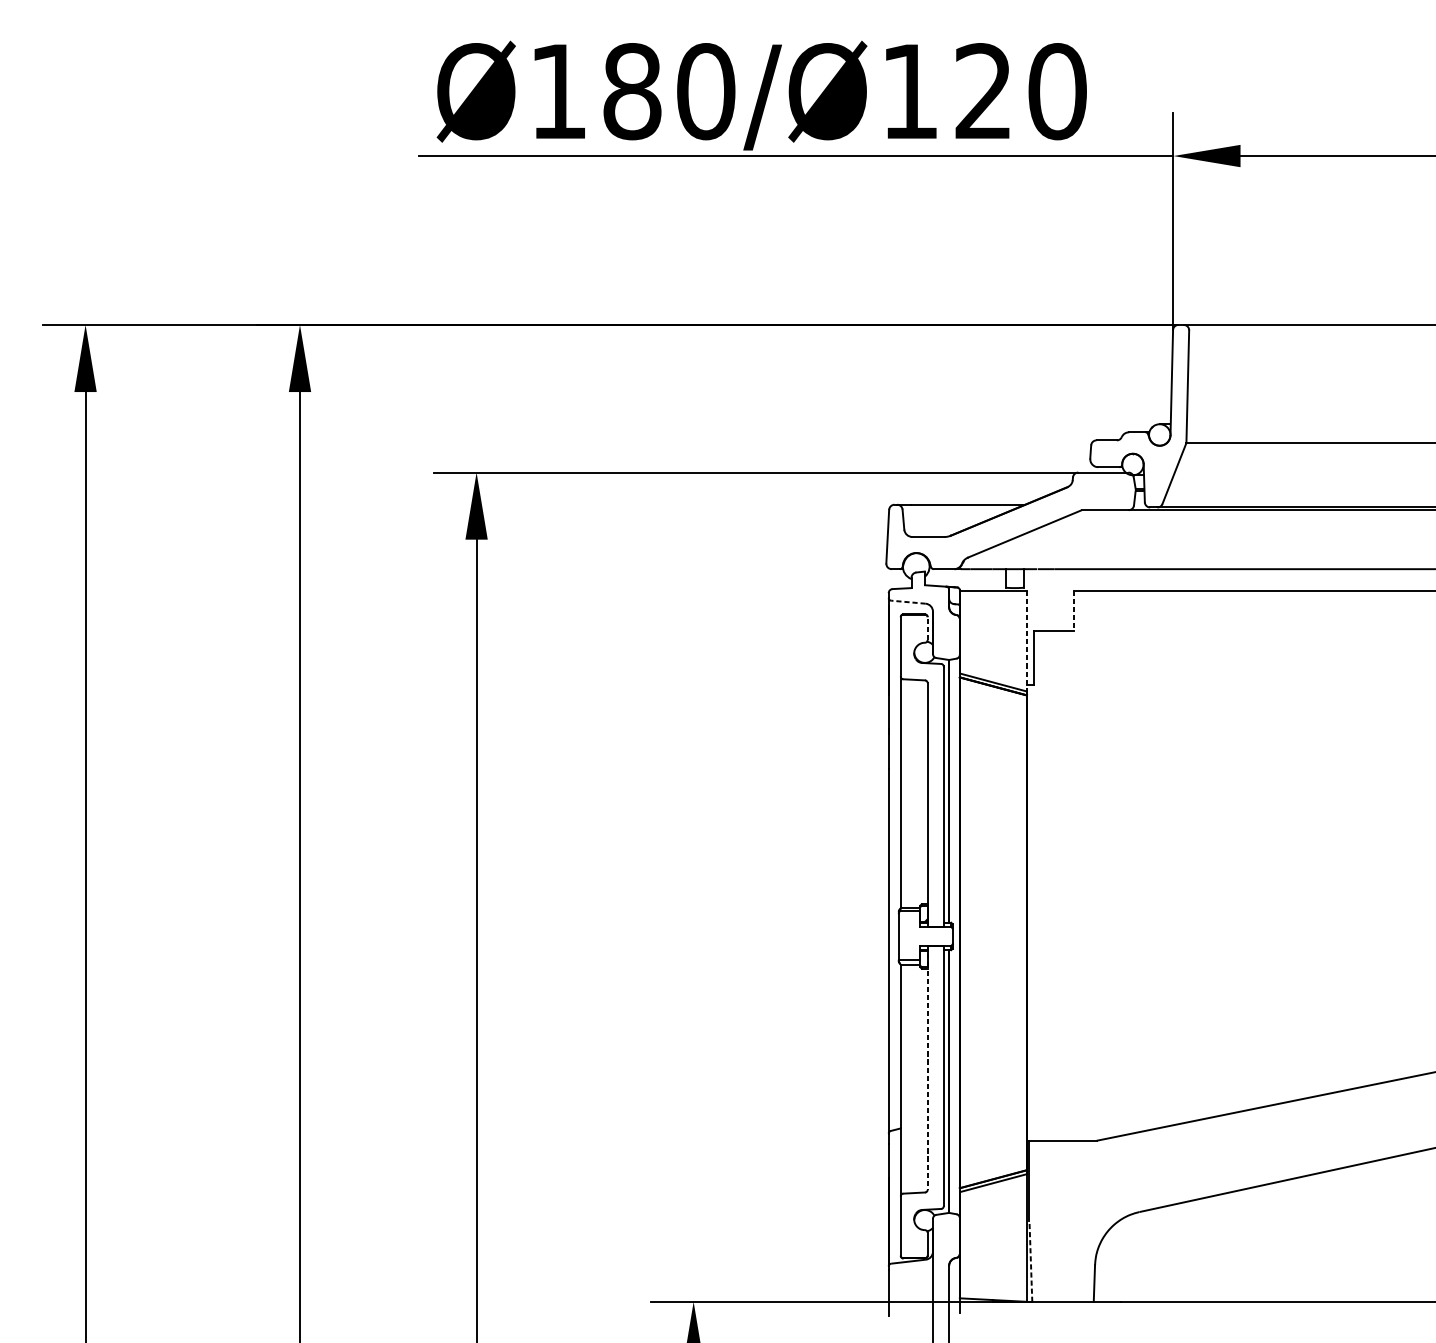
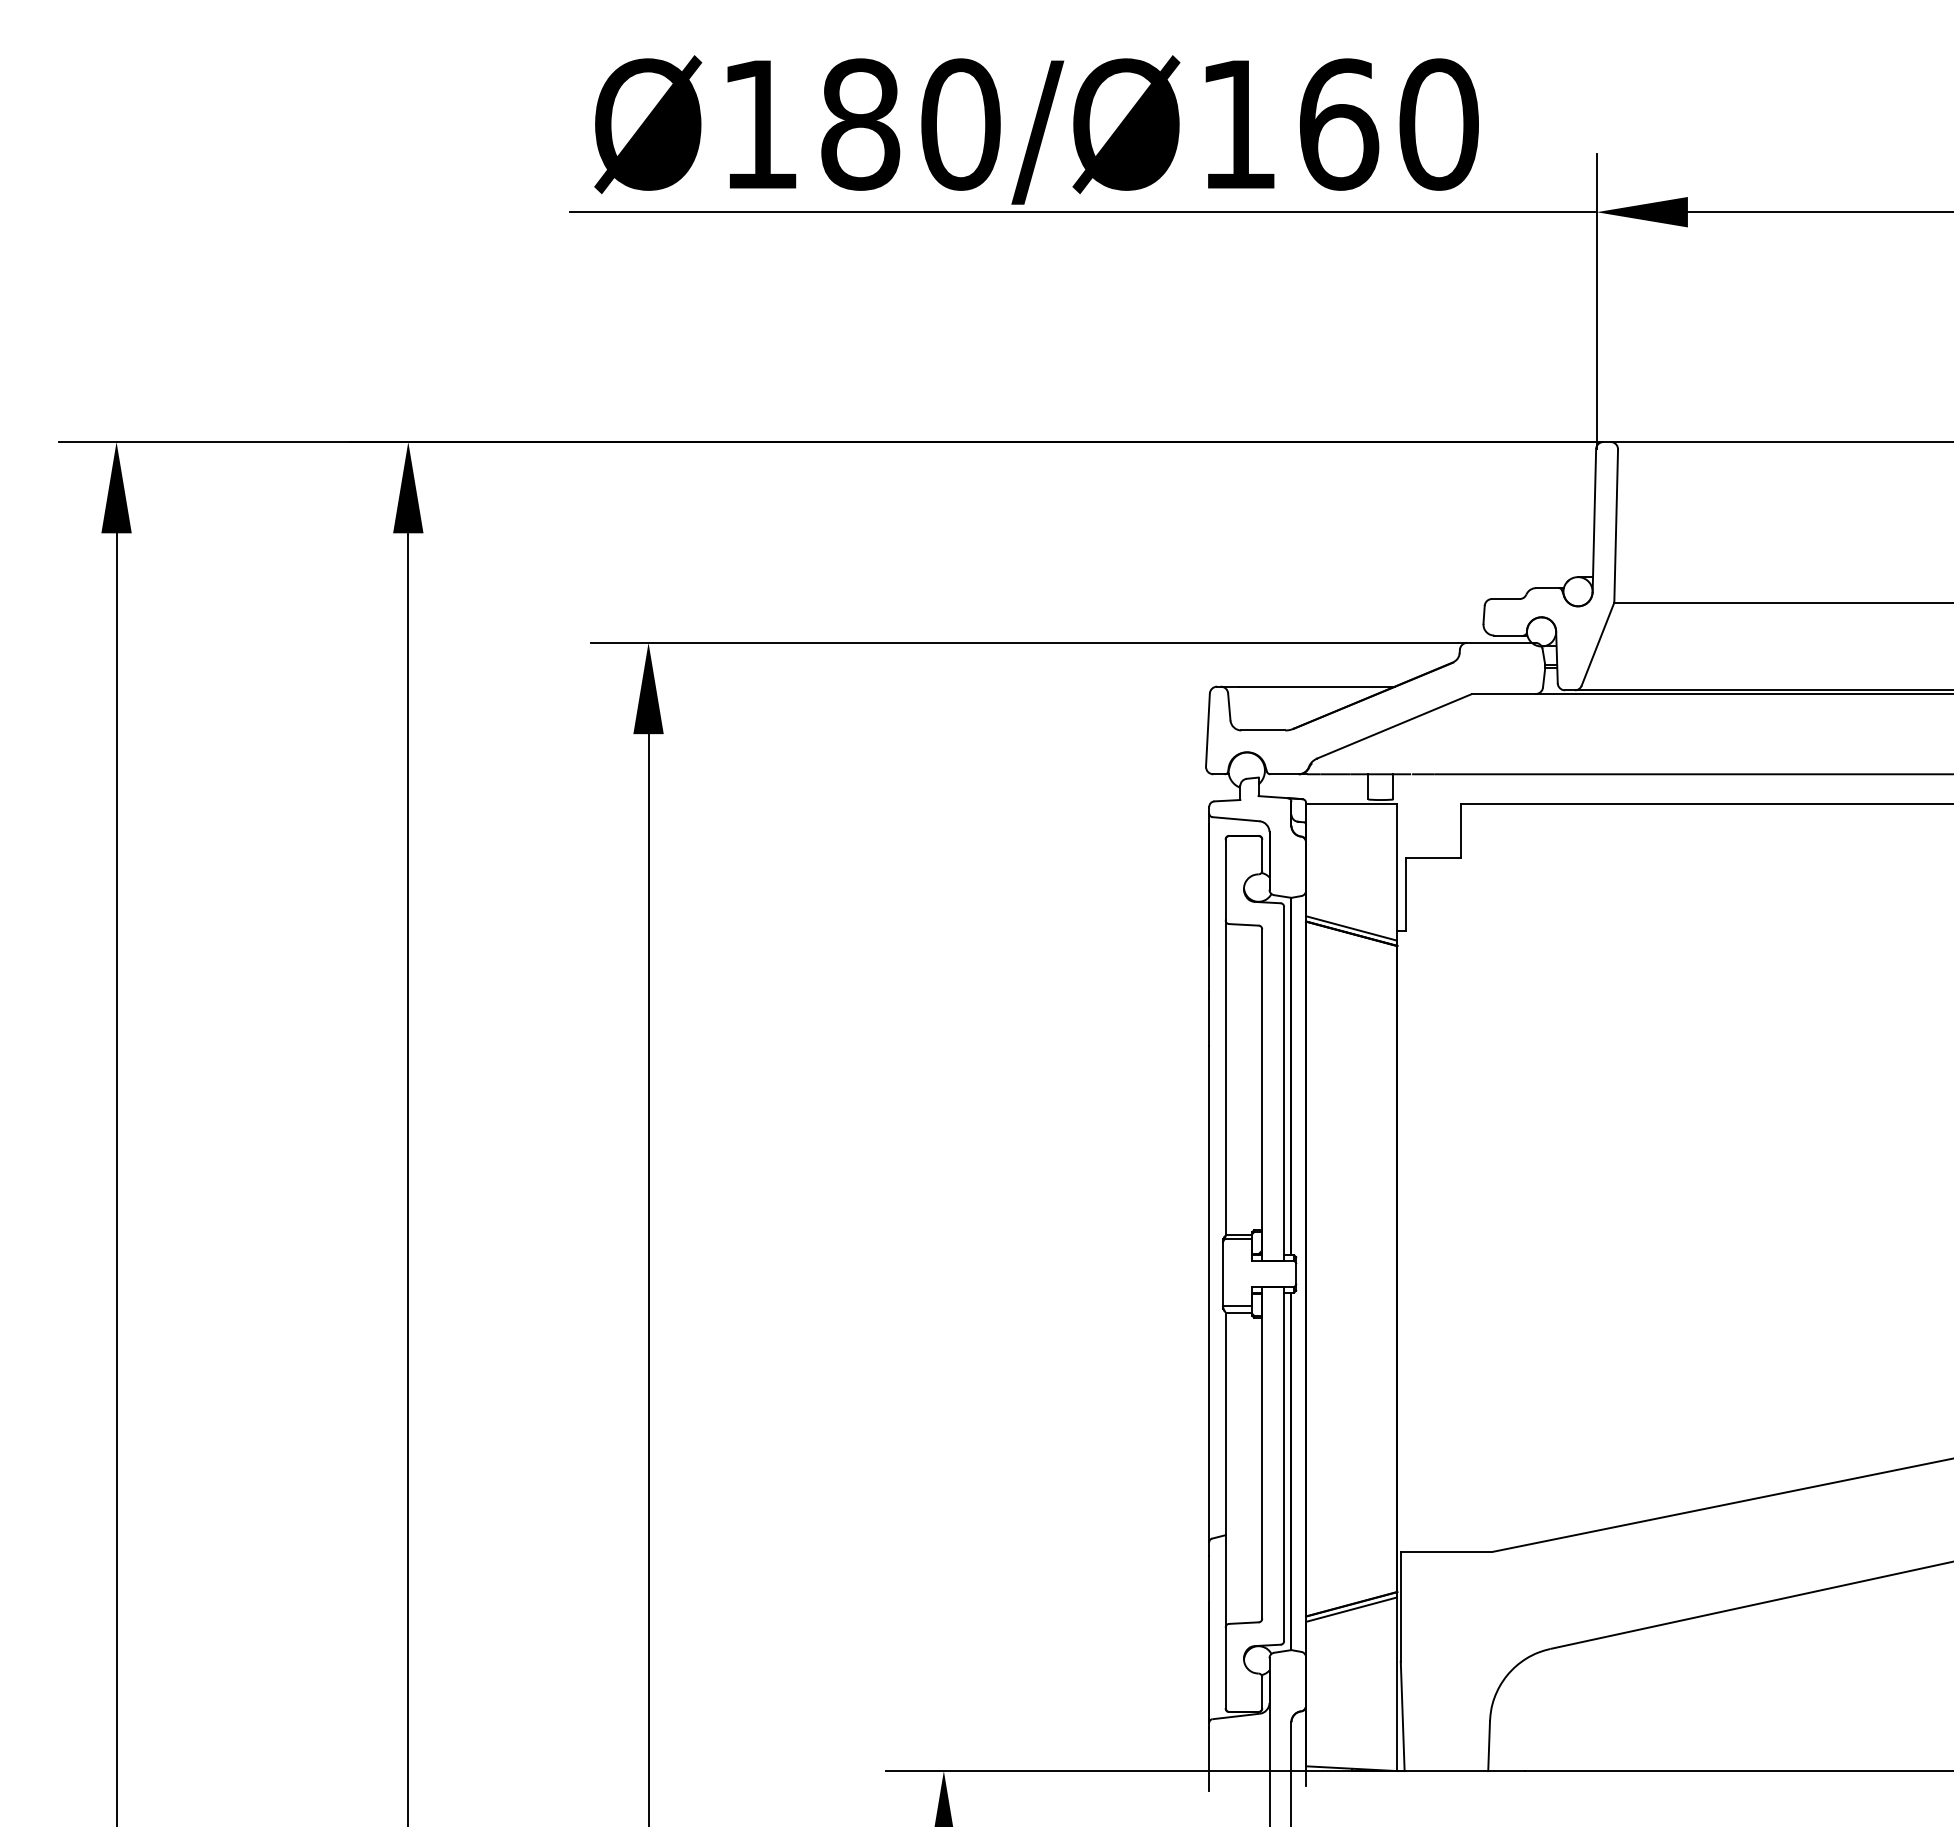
text: (984, 91) -> (1339, 124), Ø180/Ø120 -> Ø180/Ø160
line: (908, 602) -> (1236, 819), dashed -> solid
line: (1074, 611) -> (1461, 831), dashed -> solid
line: (927, 628) -> (1262, 855), dashed -> solid
line: (1027, 641) -> (1397, 872), dashed -> solid
line: (927, 1068) -> (1262, 1453), dashed -> solid
line: (1030, 1261) -> (1402, 1716), dashed -> solid

